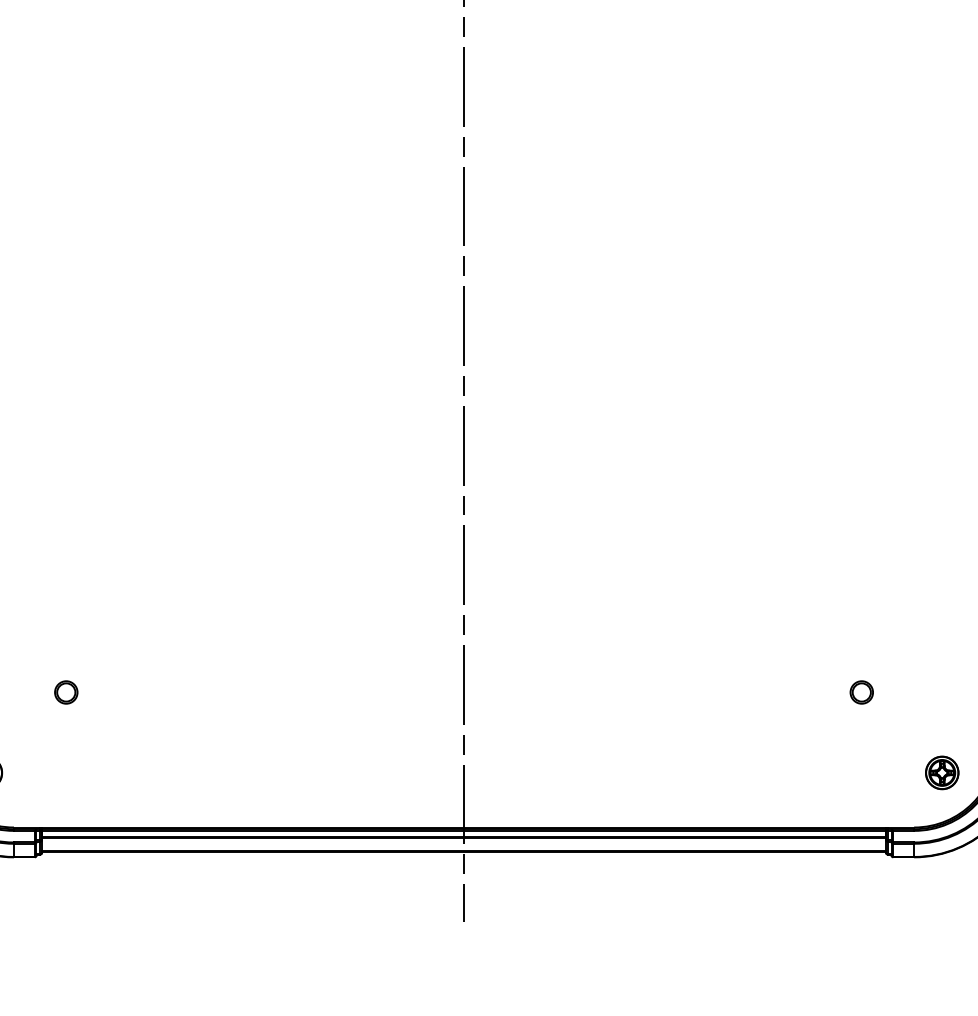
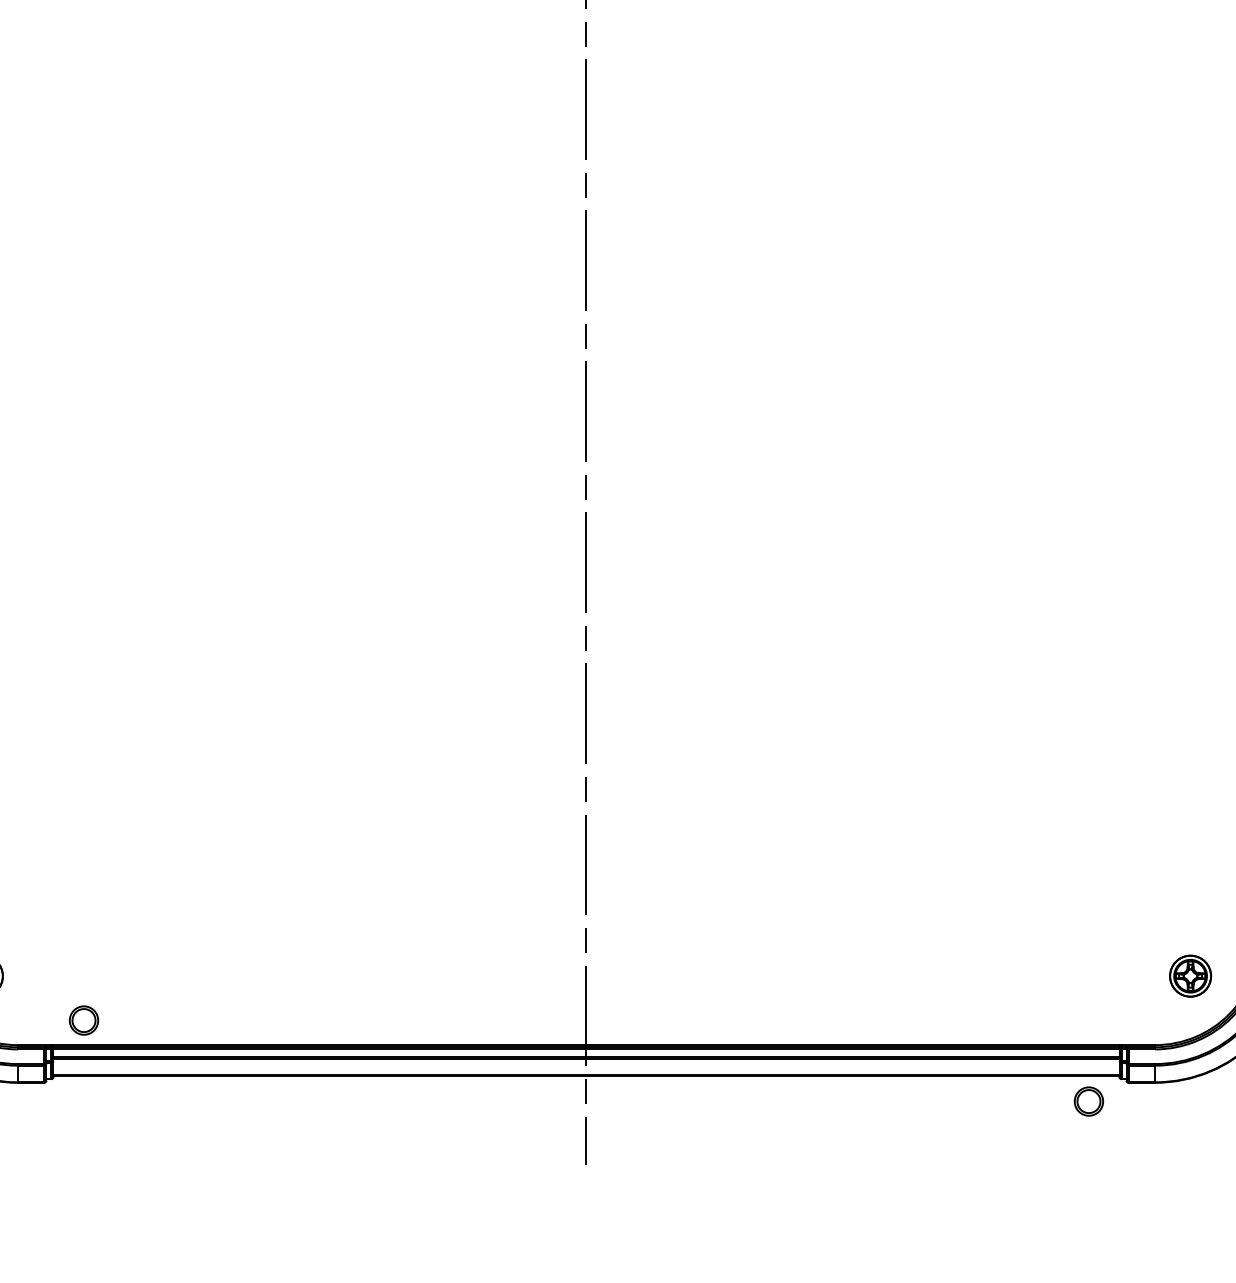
part: (65, 692) -> (83, 1020), moved
part: (861, 692) -> (1088, 1101), moved

